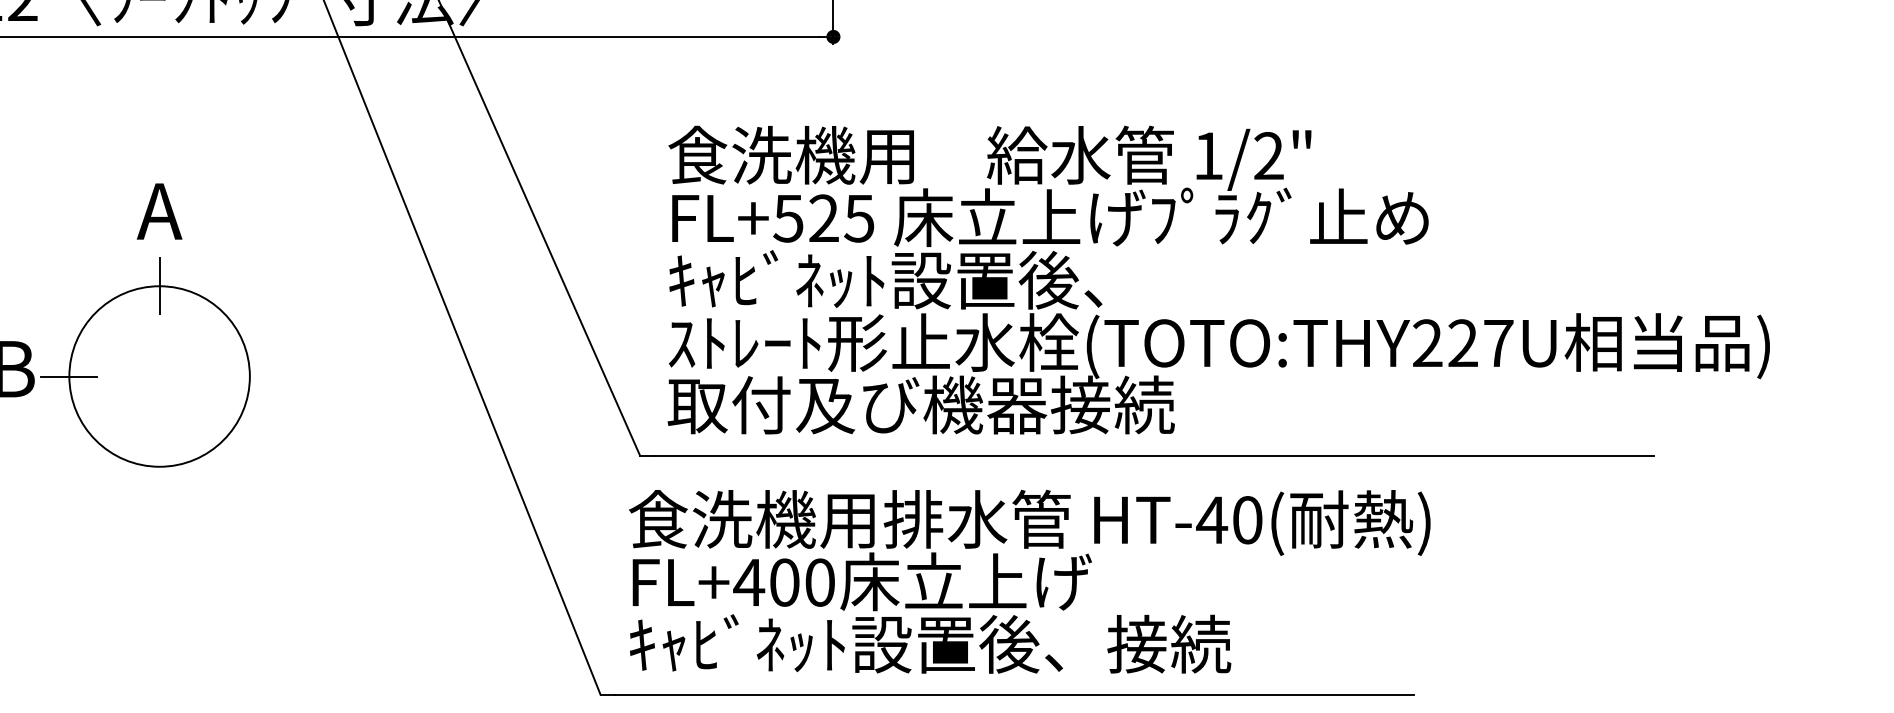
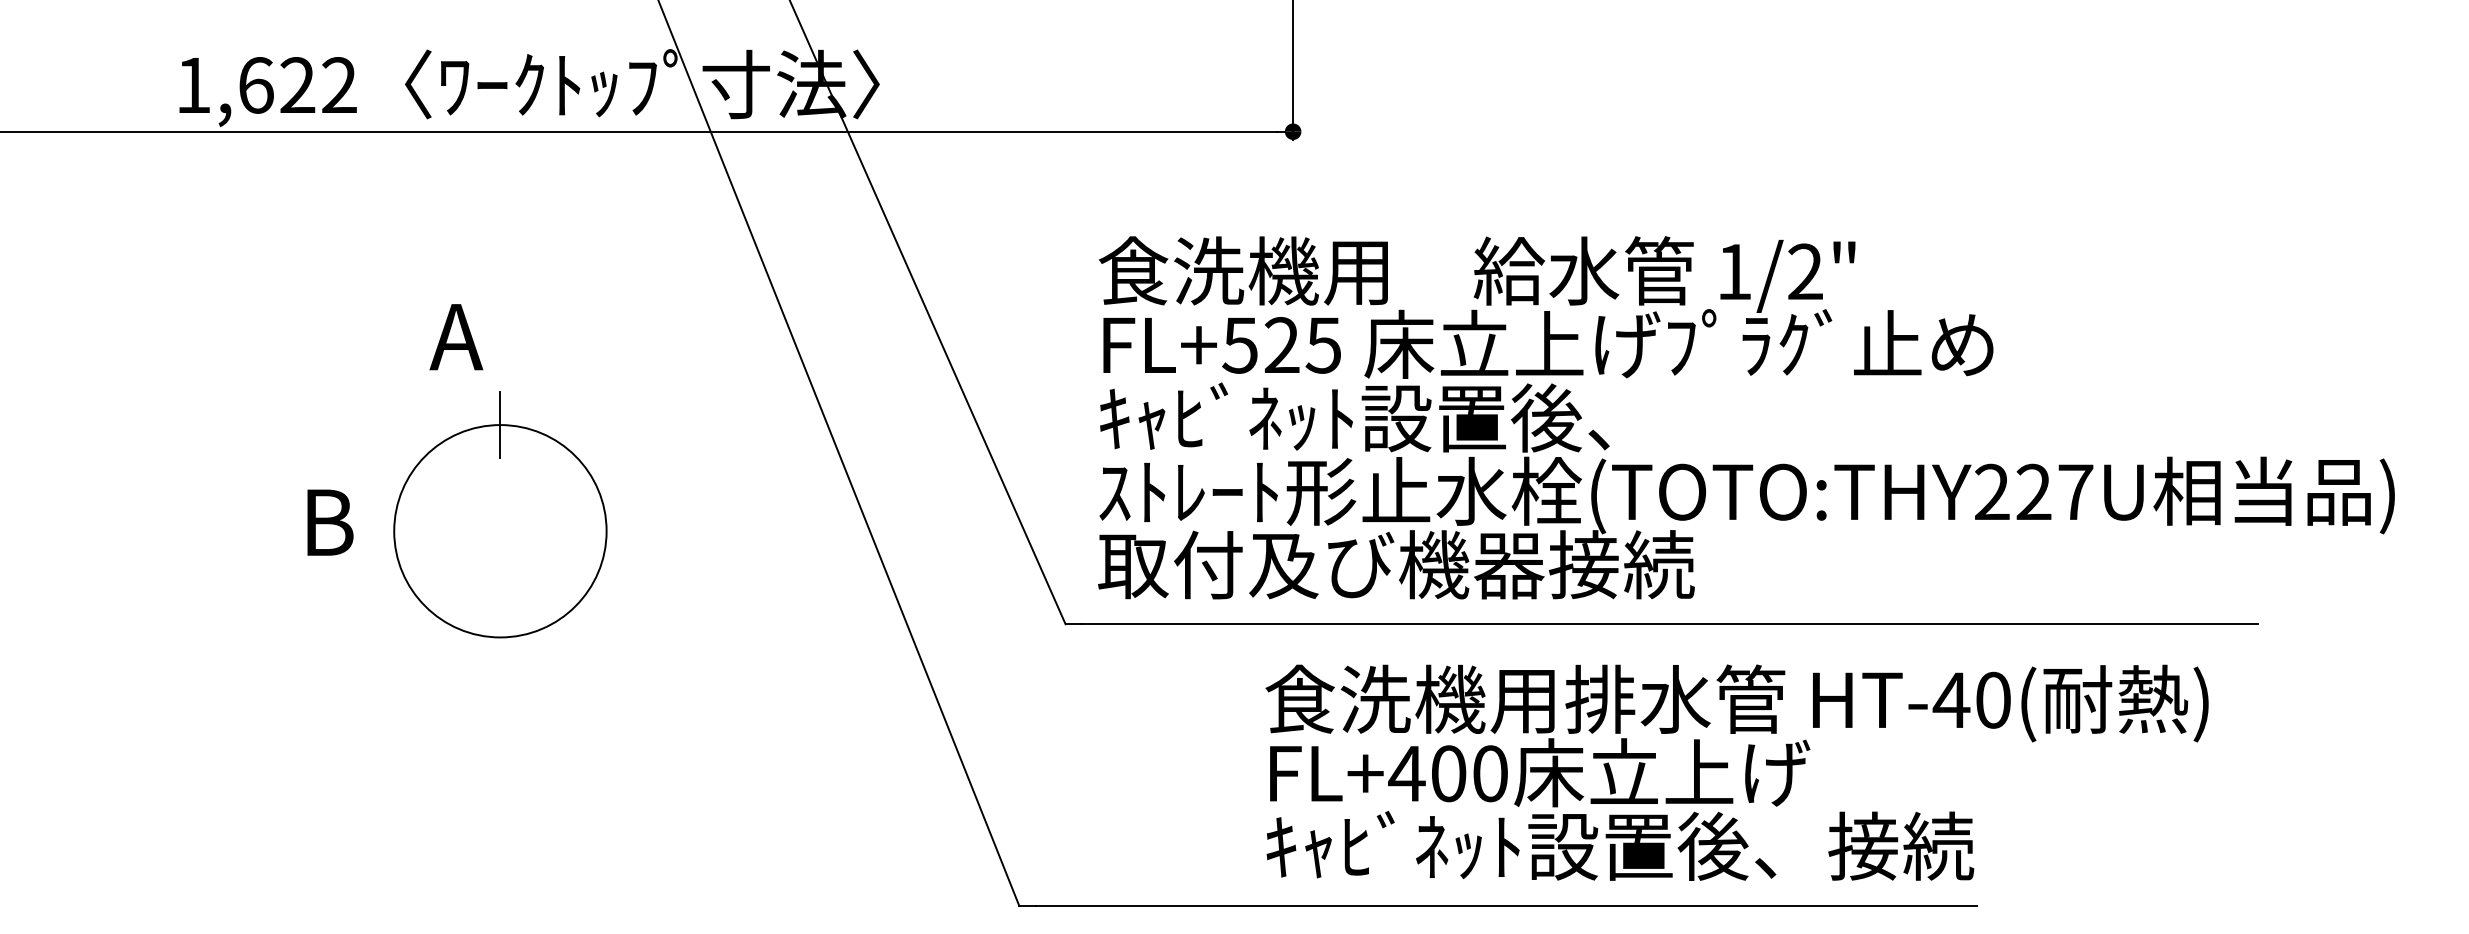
text: (159, 211) -> (456, 337), moved
line: (69, 376) -> (394, 531), removed
text: (1029, 581) -> (1736, 772), moved

